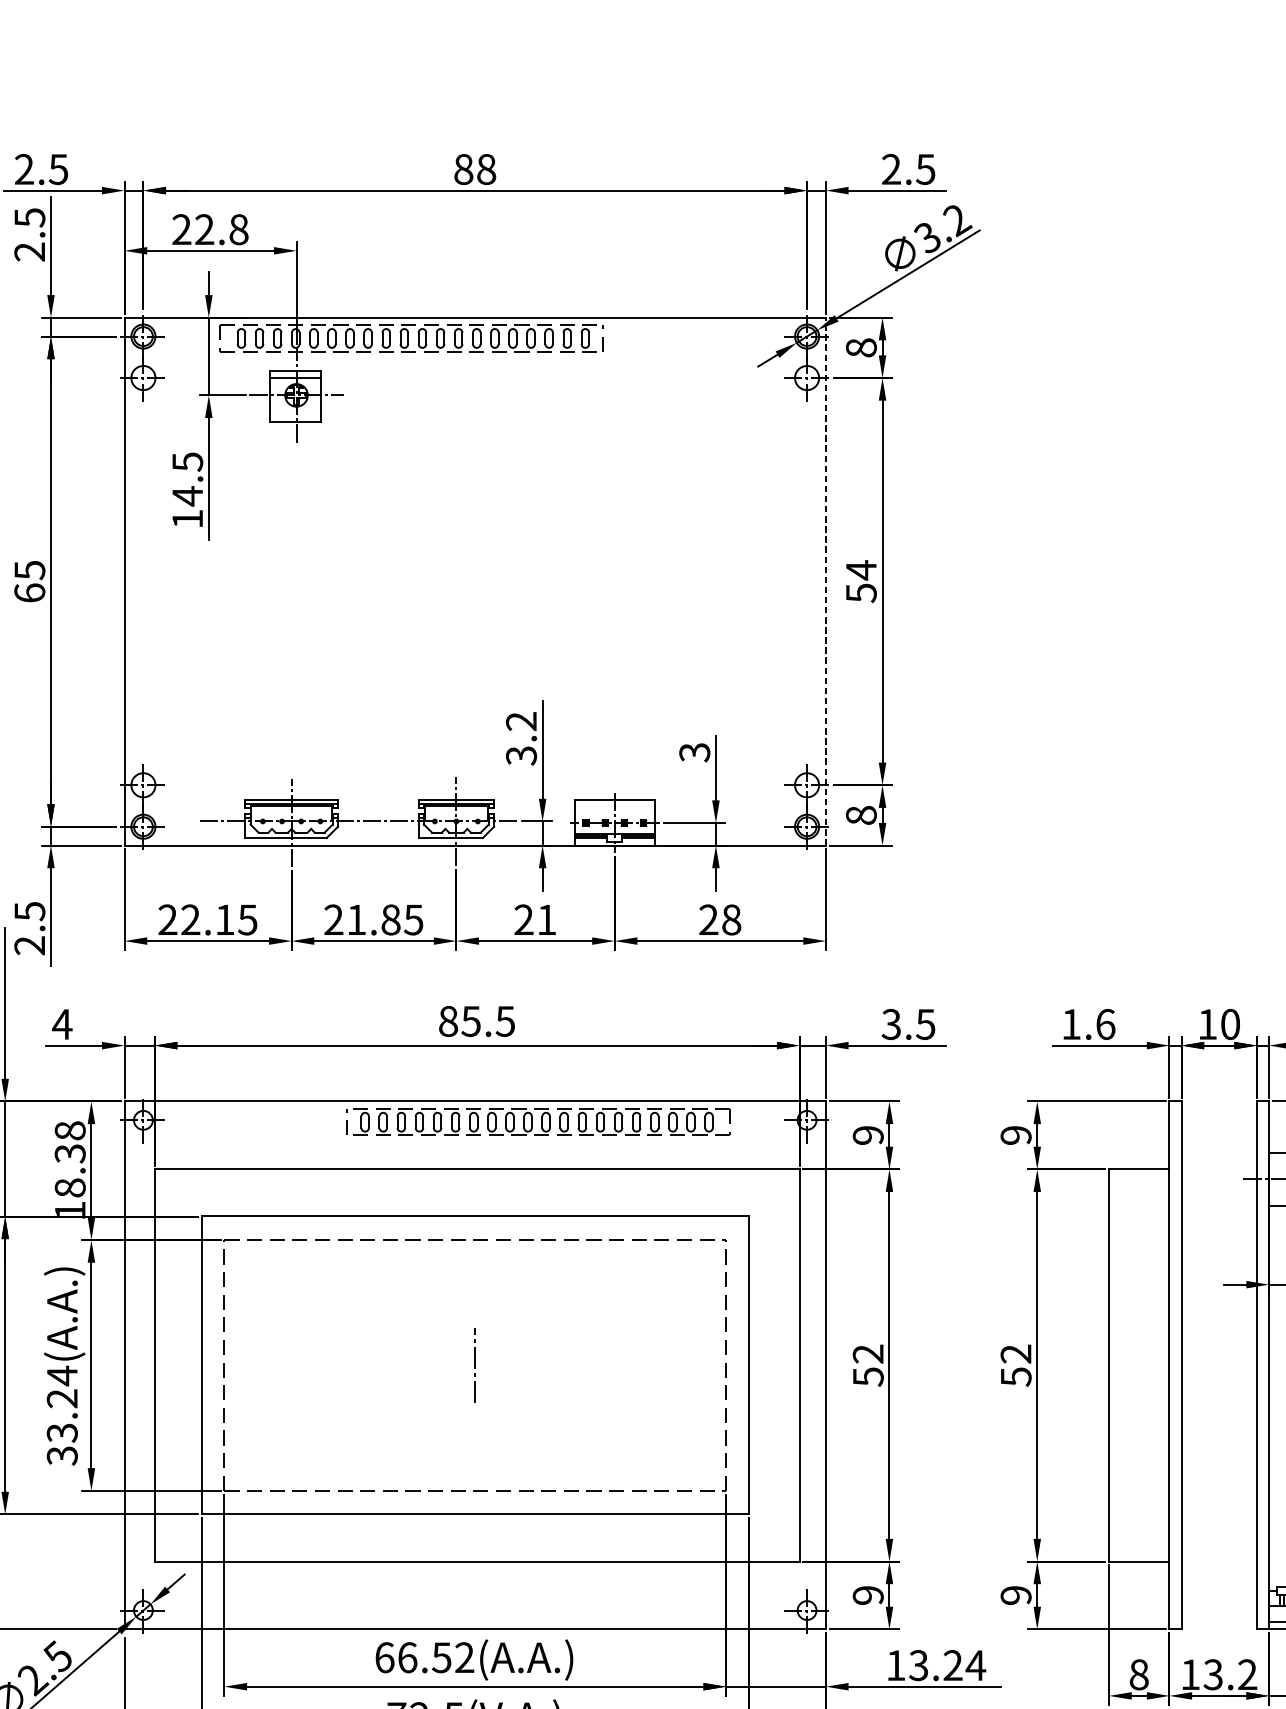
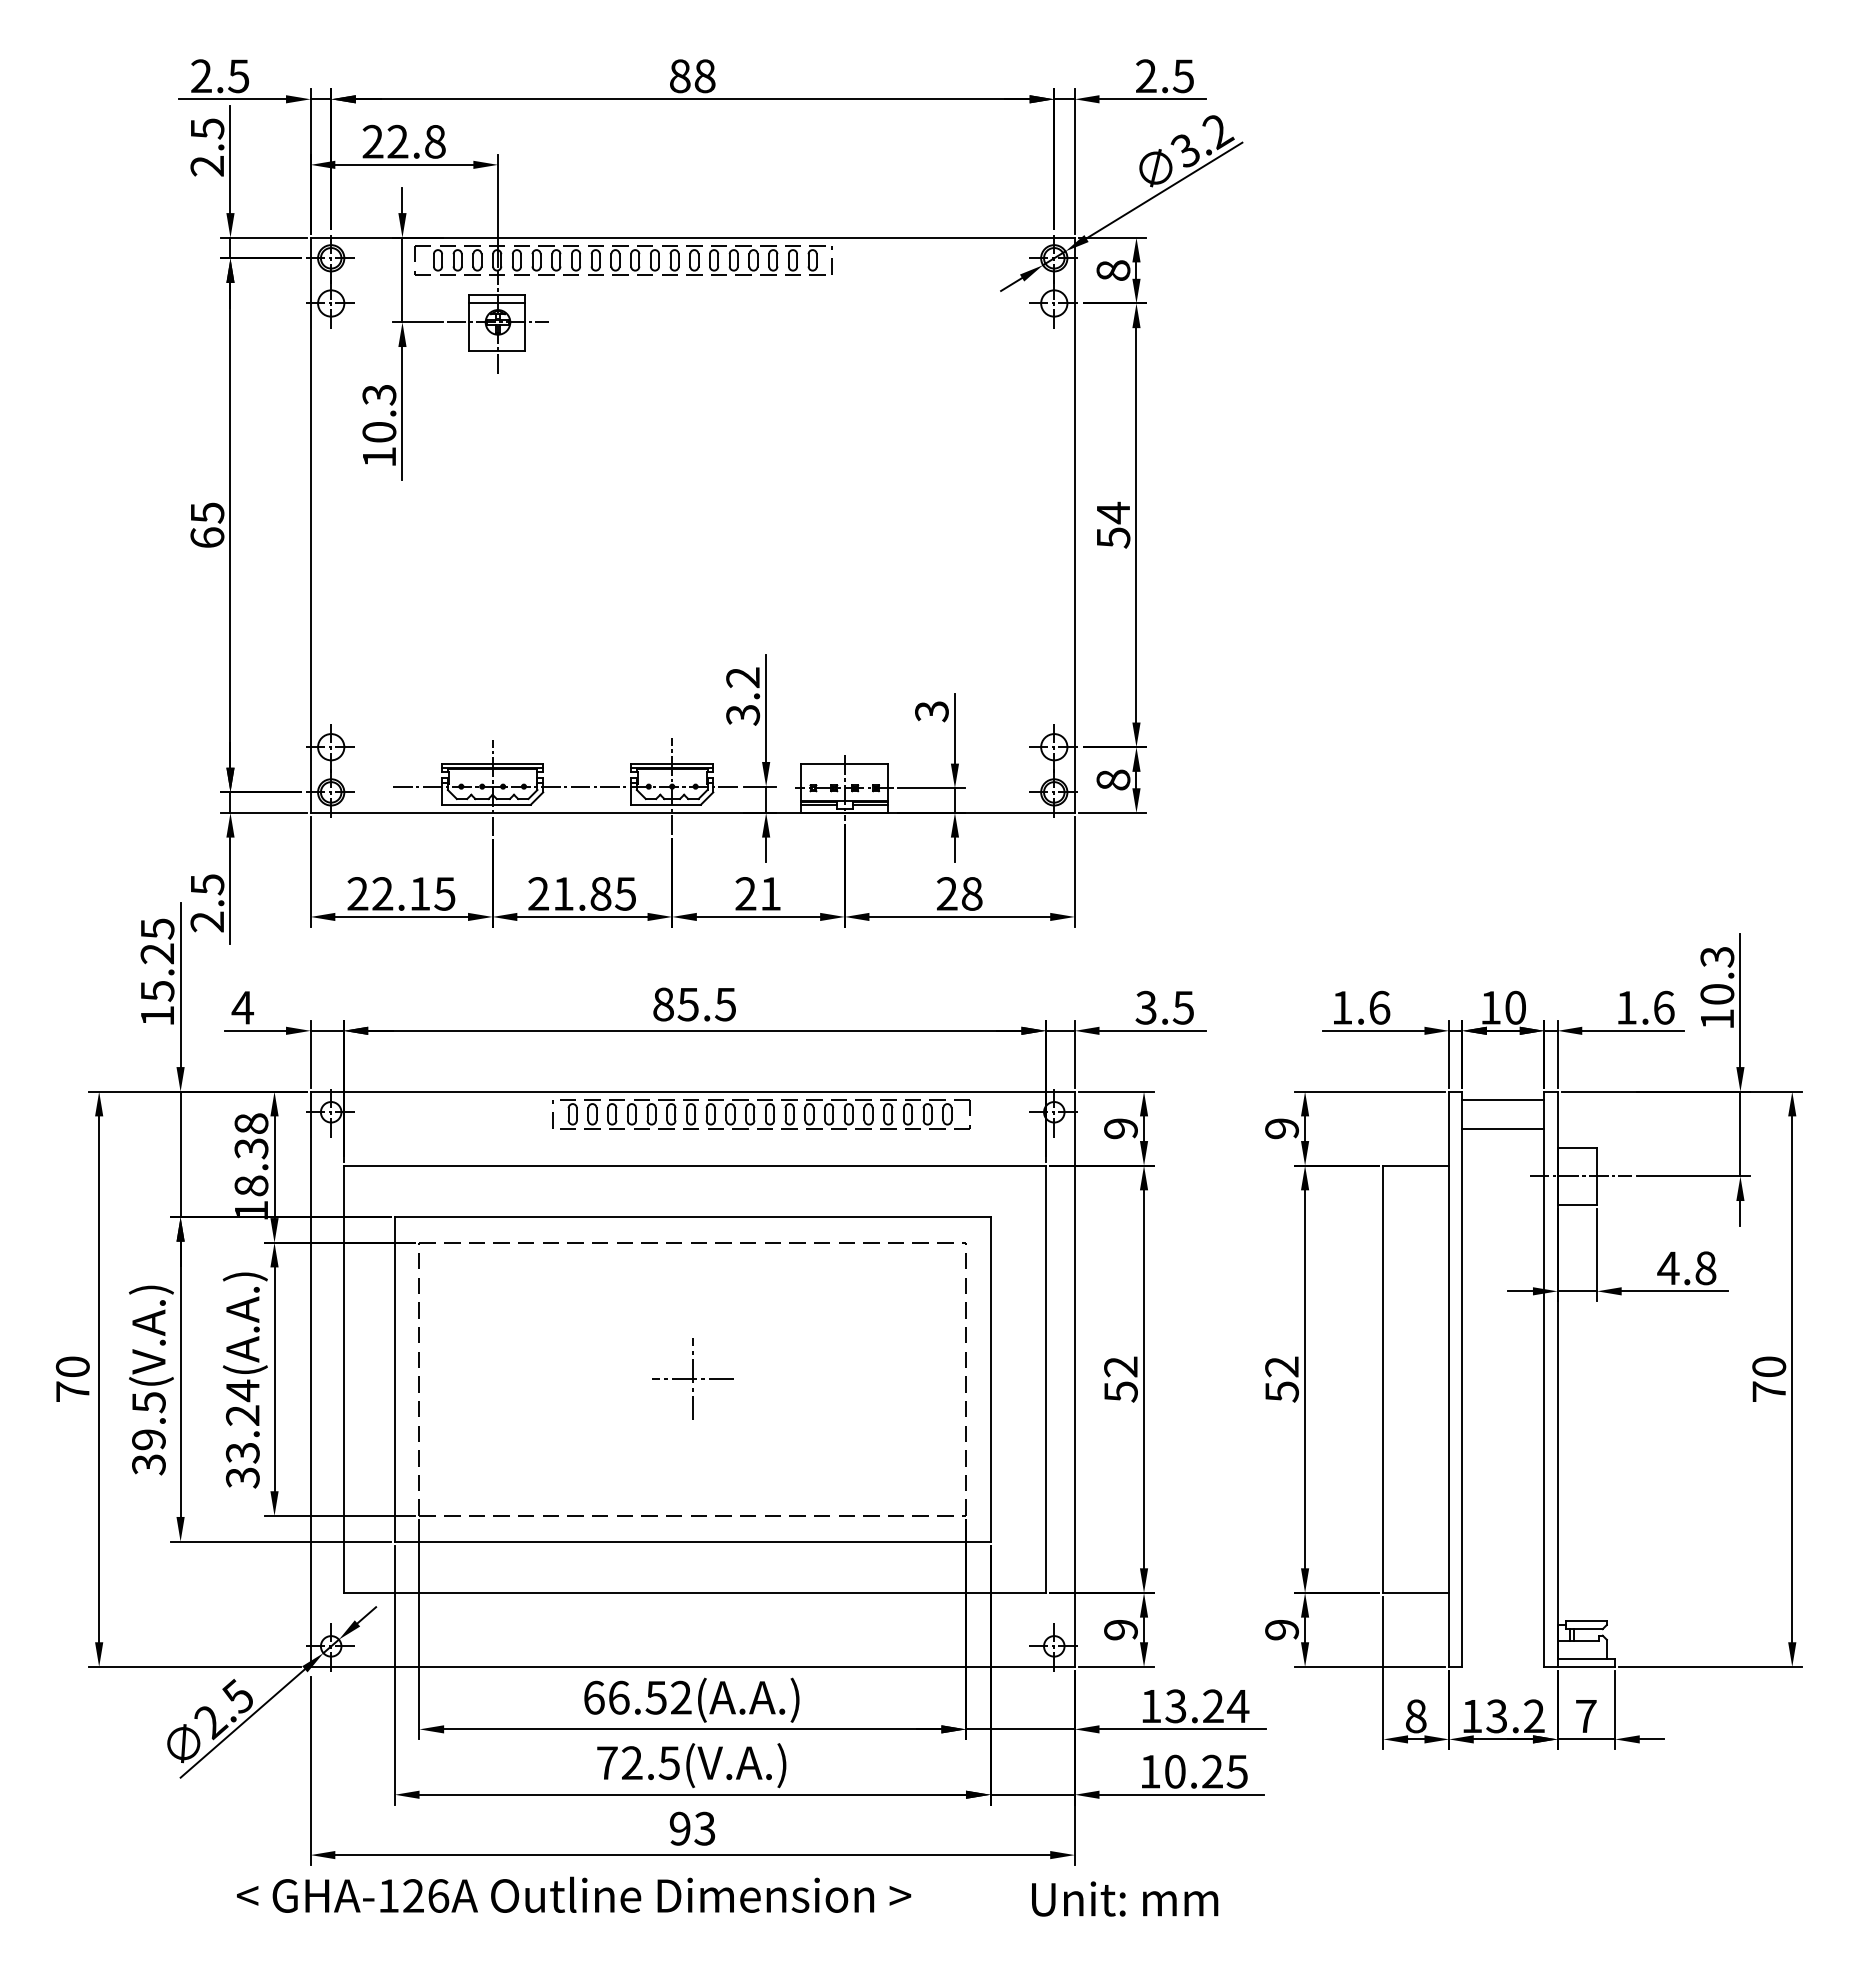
text: (187, 479) -> (379, 413), 14.5 -> 10.3
line: (825, 581) -> (1074, 525), dashed -> solid
line: (1219, 1108) -> (1503, 1099), added
line: (1219, 1135) -> (1503, 1128), added
line: (475, 1365) -> (692, 1379), added

